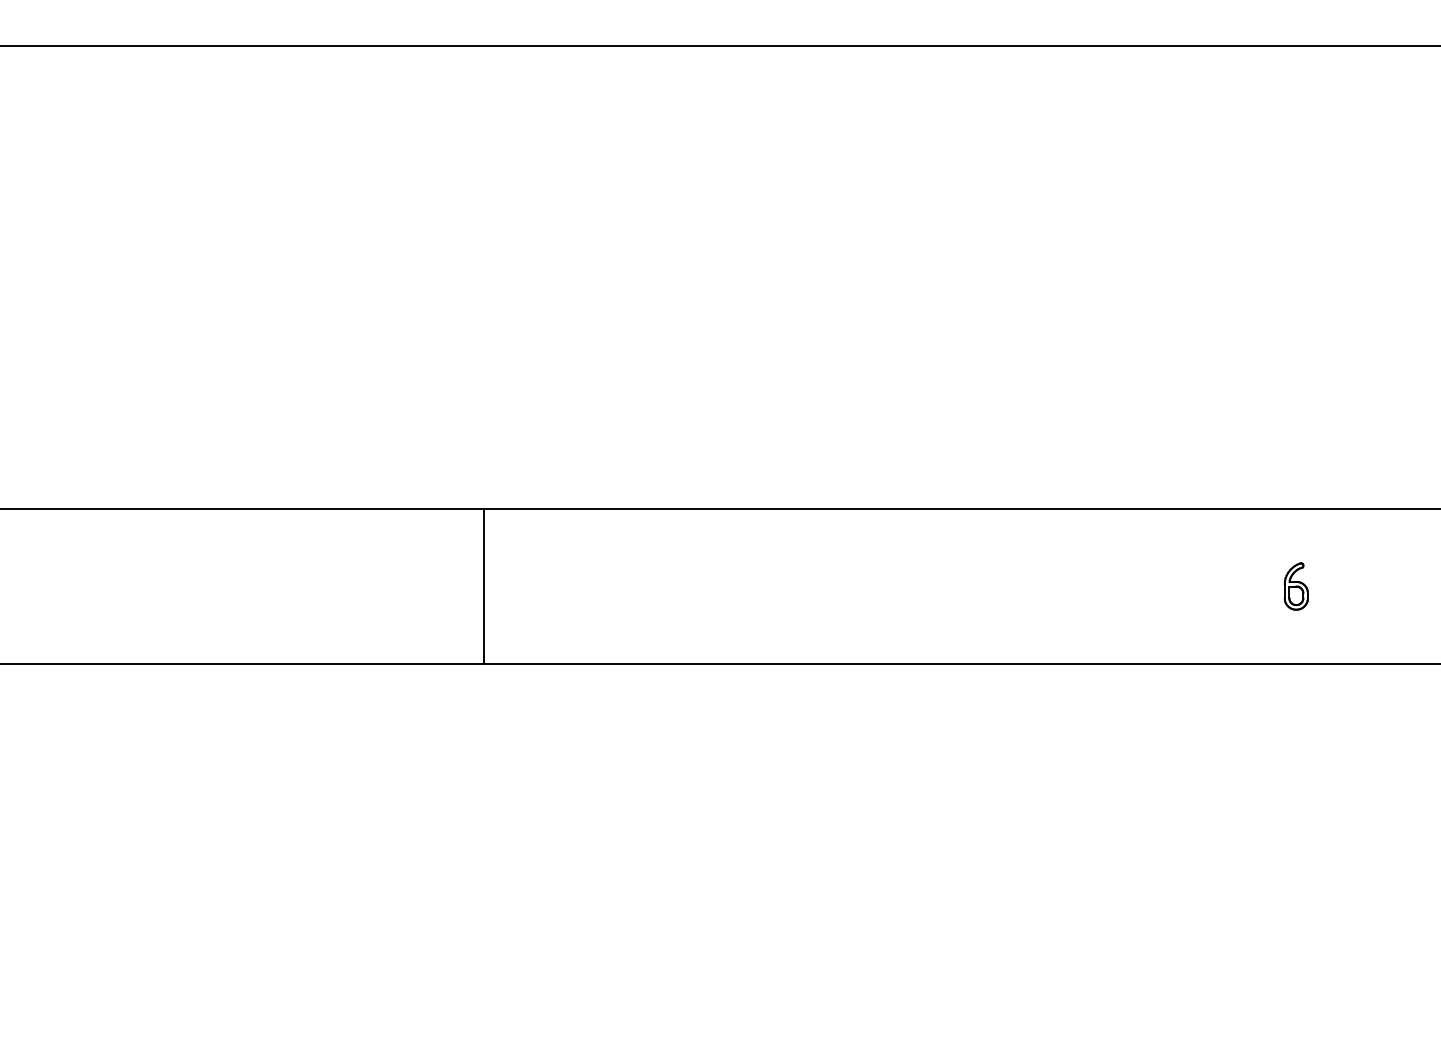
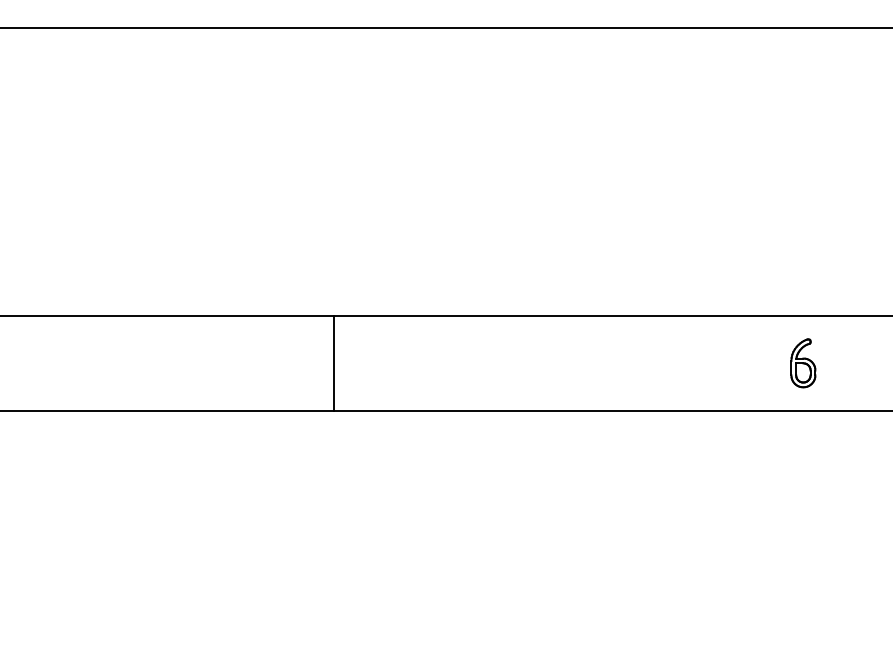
line: (484, 586) -> (334, 363), moved
part: (1296, 586) -> (803, 363), size x1.67

